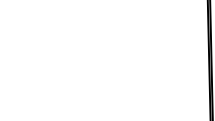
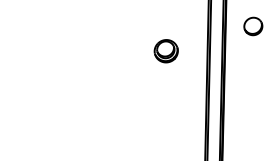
part: (166, 48) -> (165, 51), added

